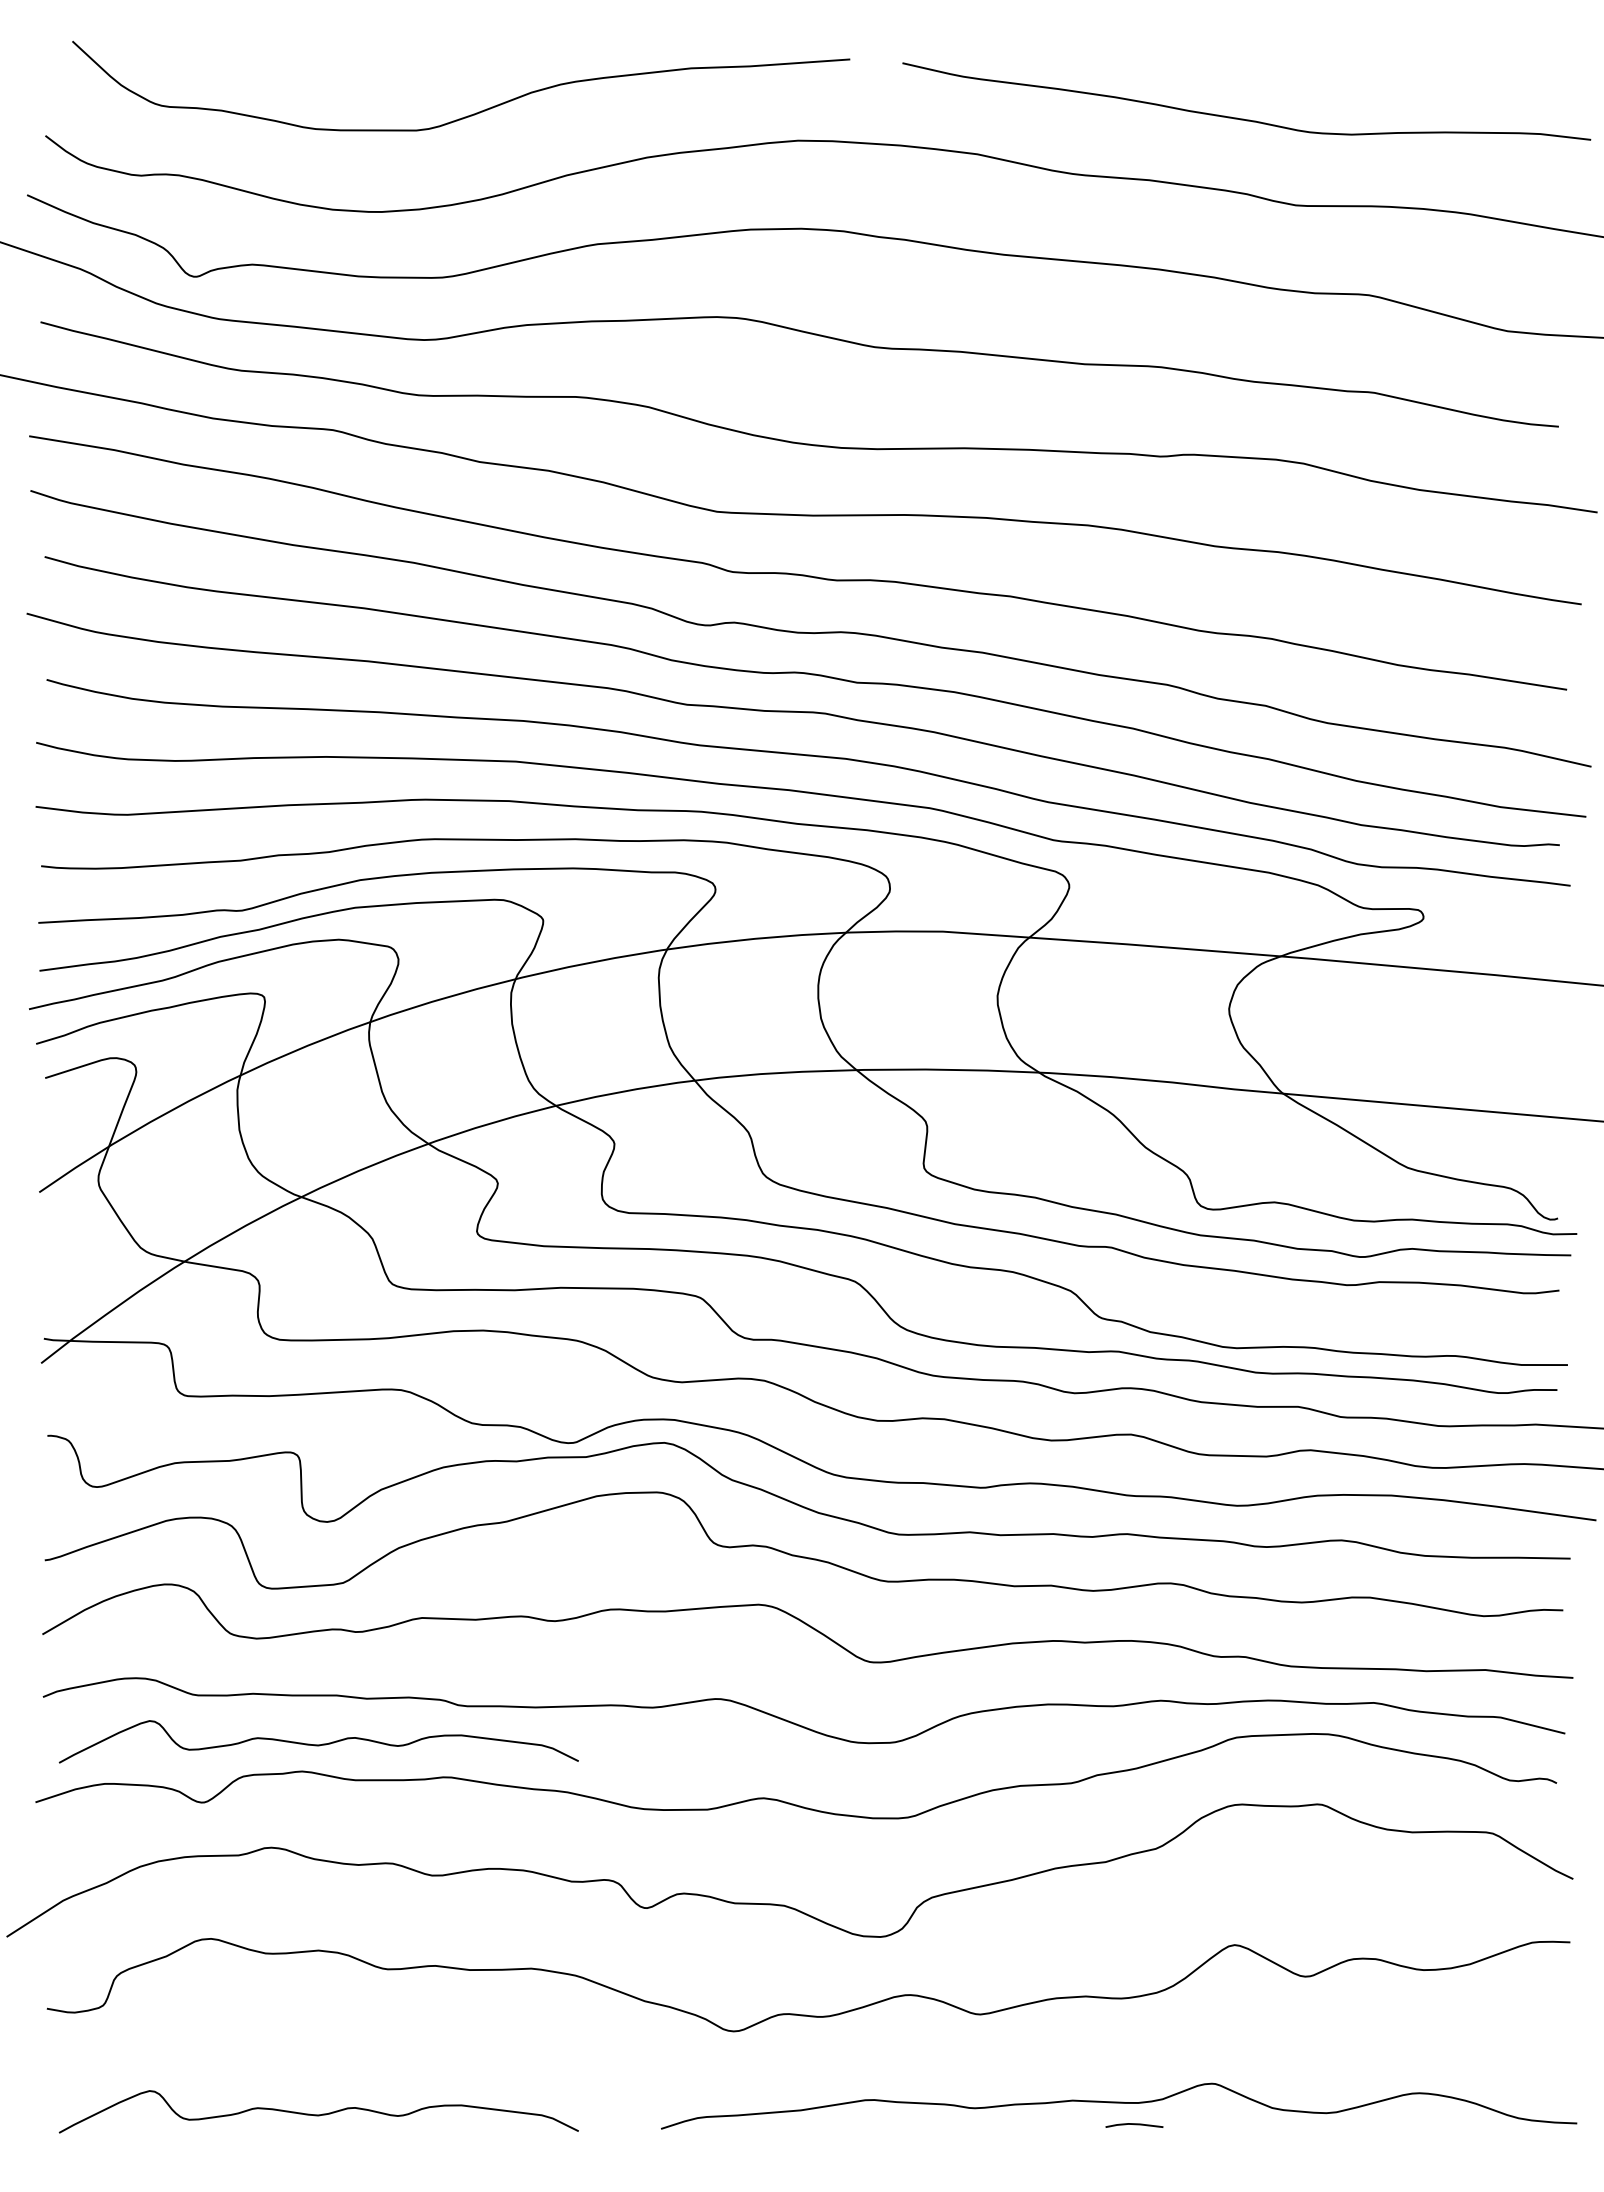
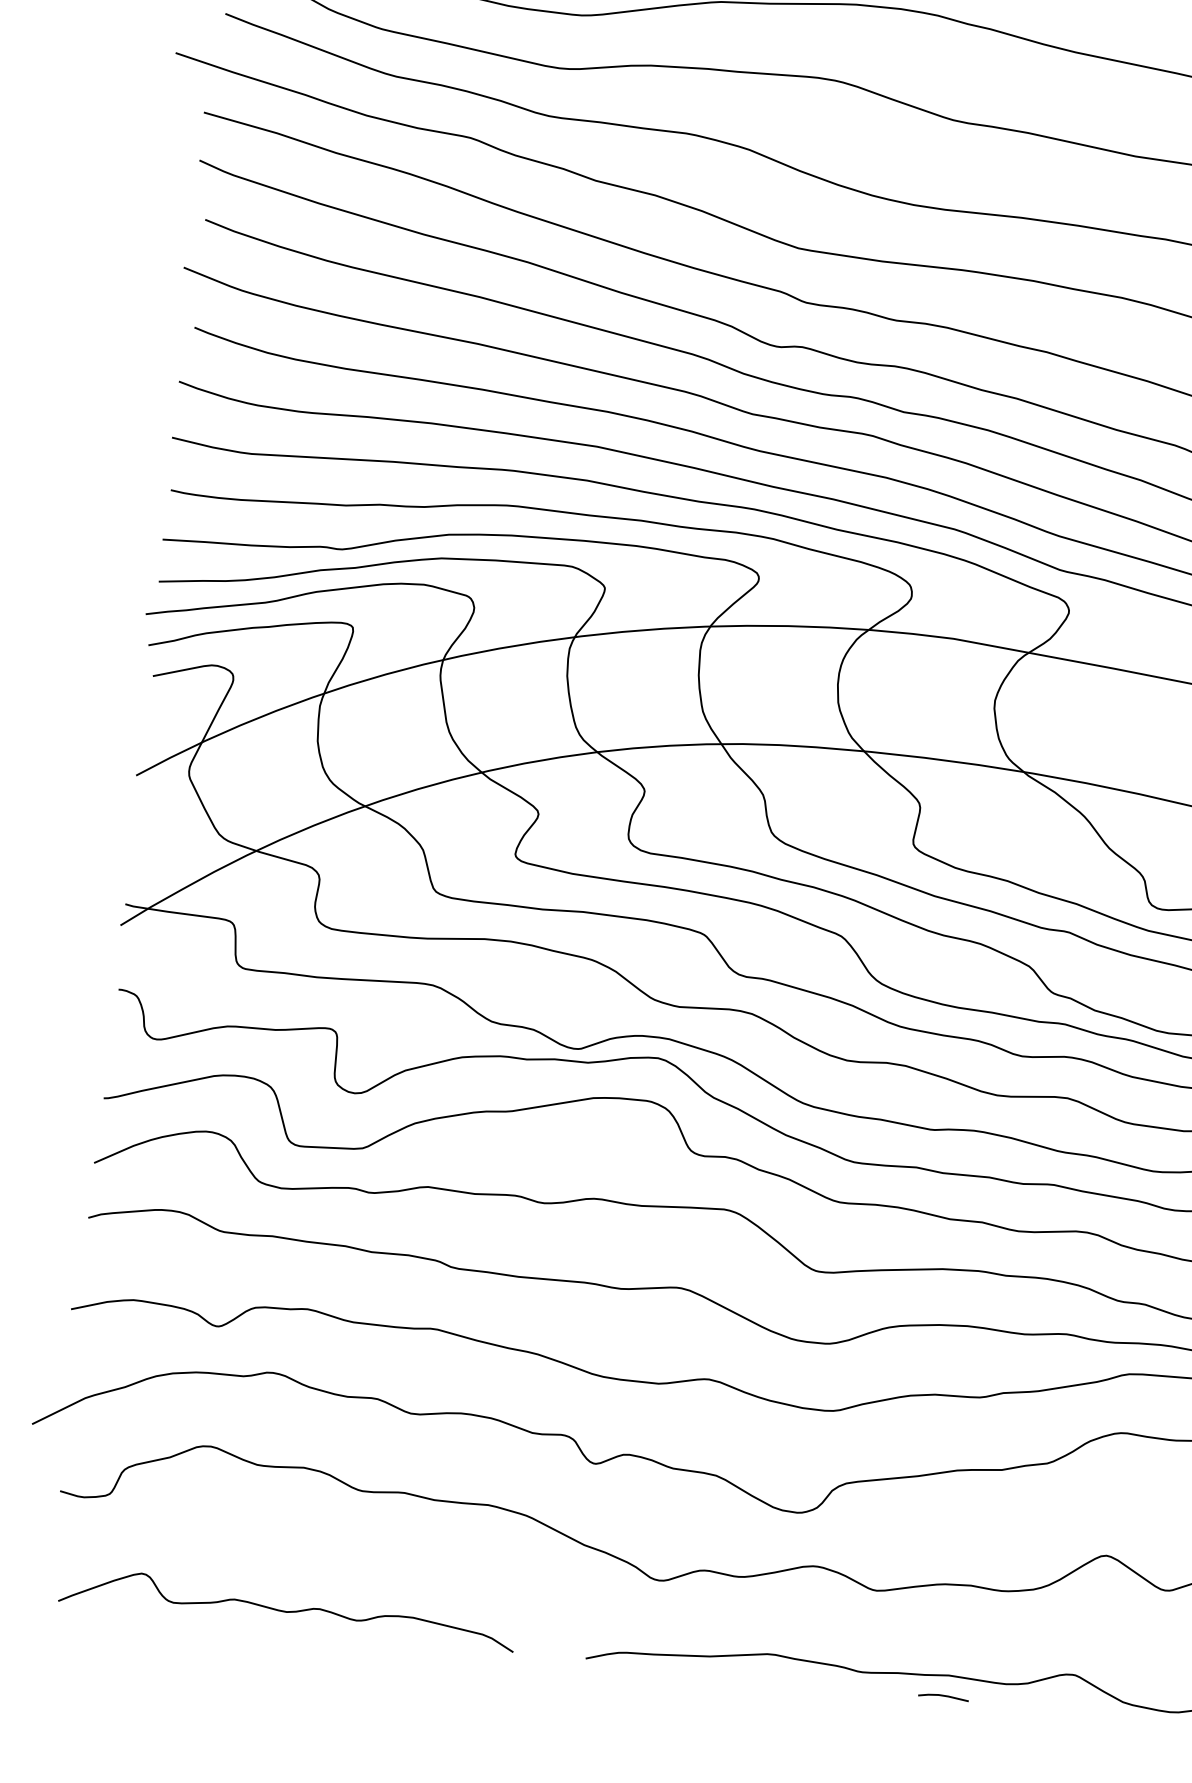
curve: (318, 1744) -> (324, 1287), removed
line: (1134, 2125) -> (943, 1696), moved

